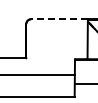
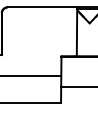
line: (59, 19) -> (42, 7), dashed -> solid

